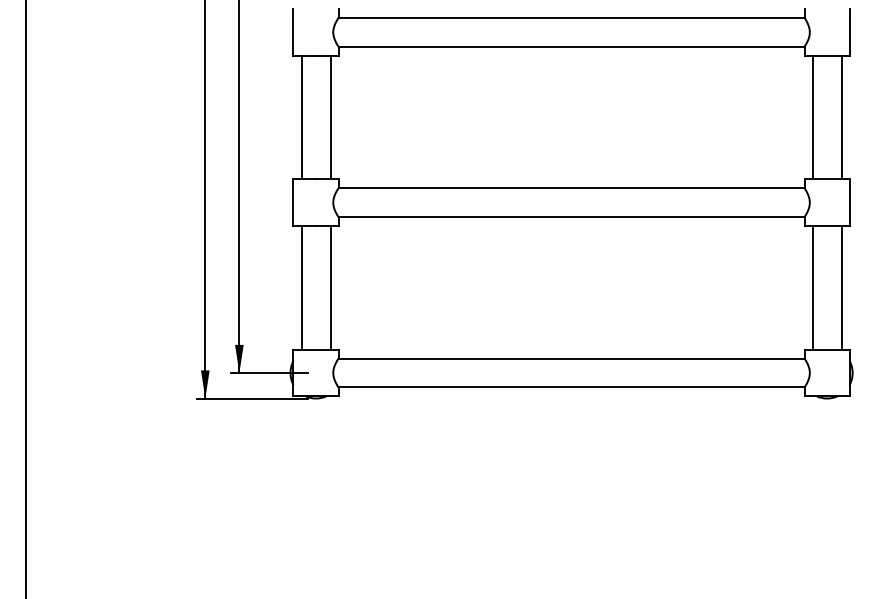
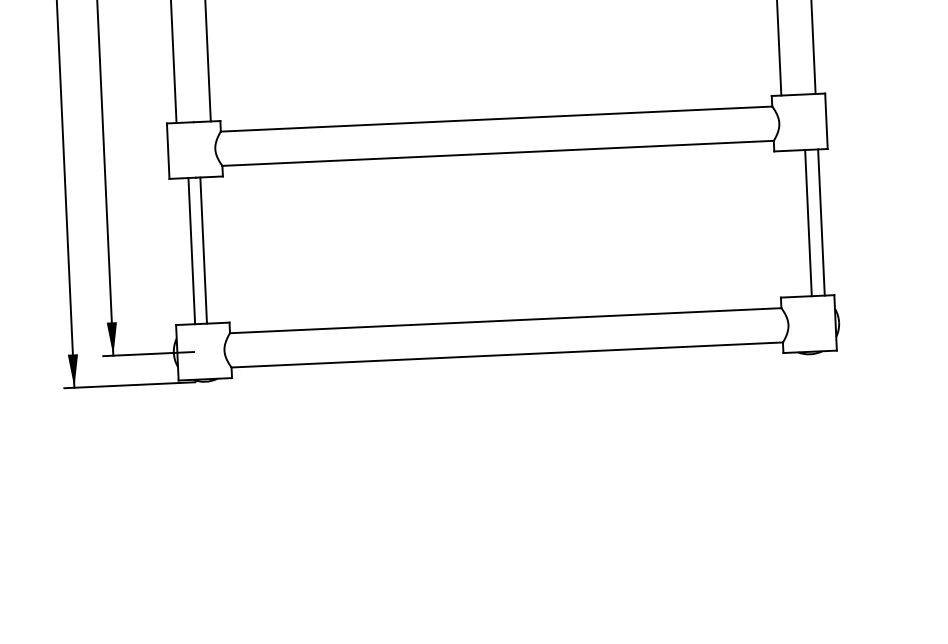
line: (301, 287) -> (203, 250), moved
line: (330, 287) -> (191, 250), moved
line: (812, 287) -> (808, 222), moved

